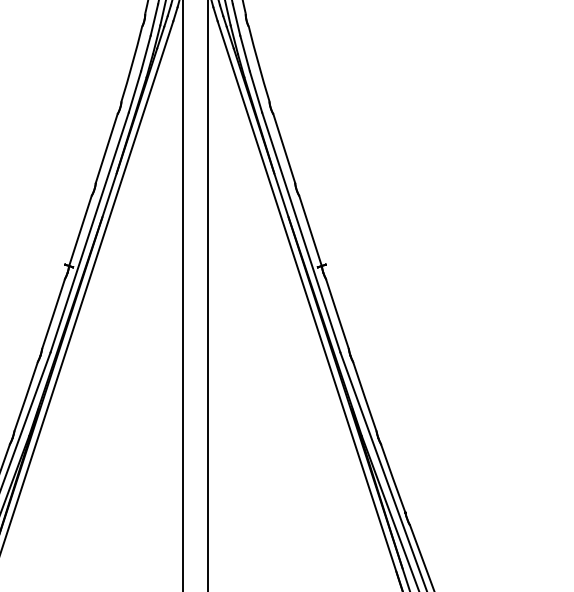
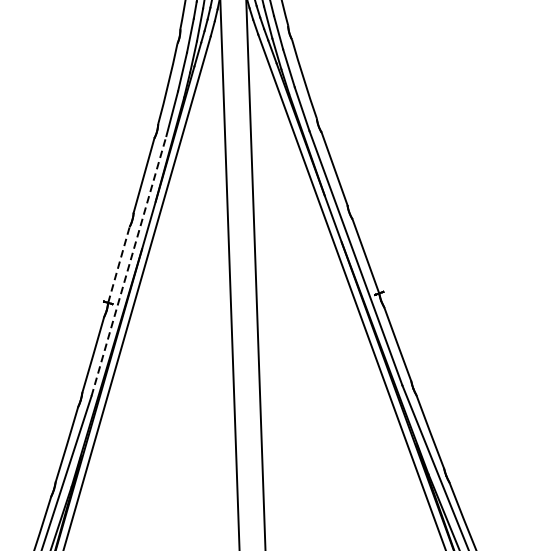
line: (80, 231) -> (119, 265), solid -> dashed
line: (89, 232) -> (128, 266), solid -> dashed

